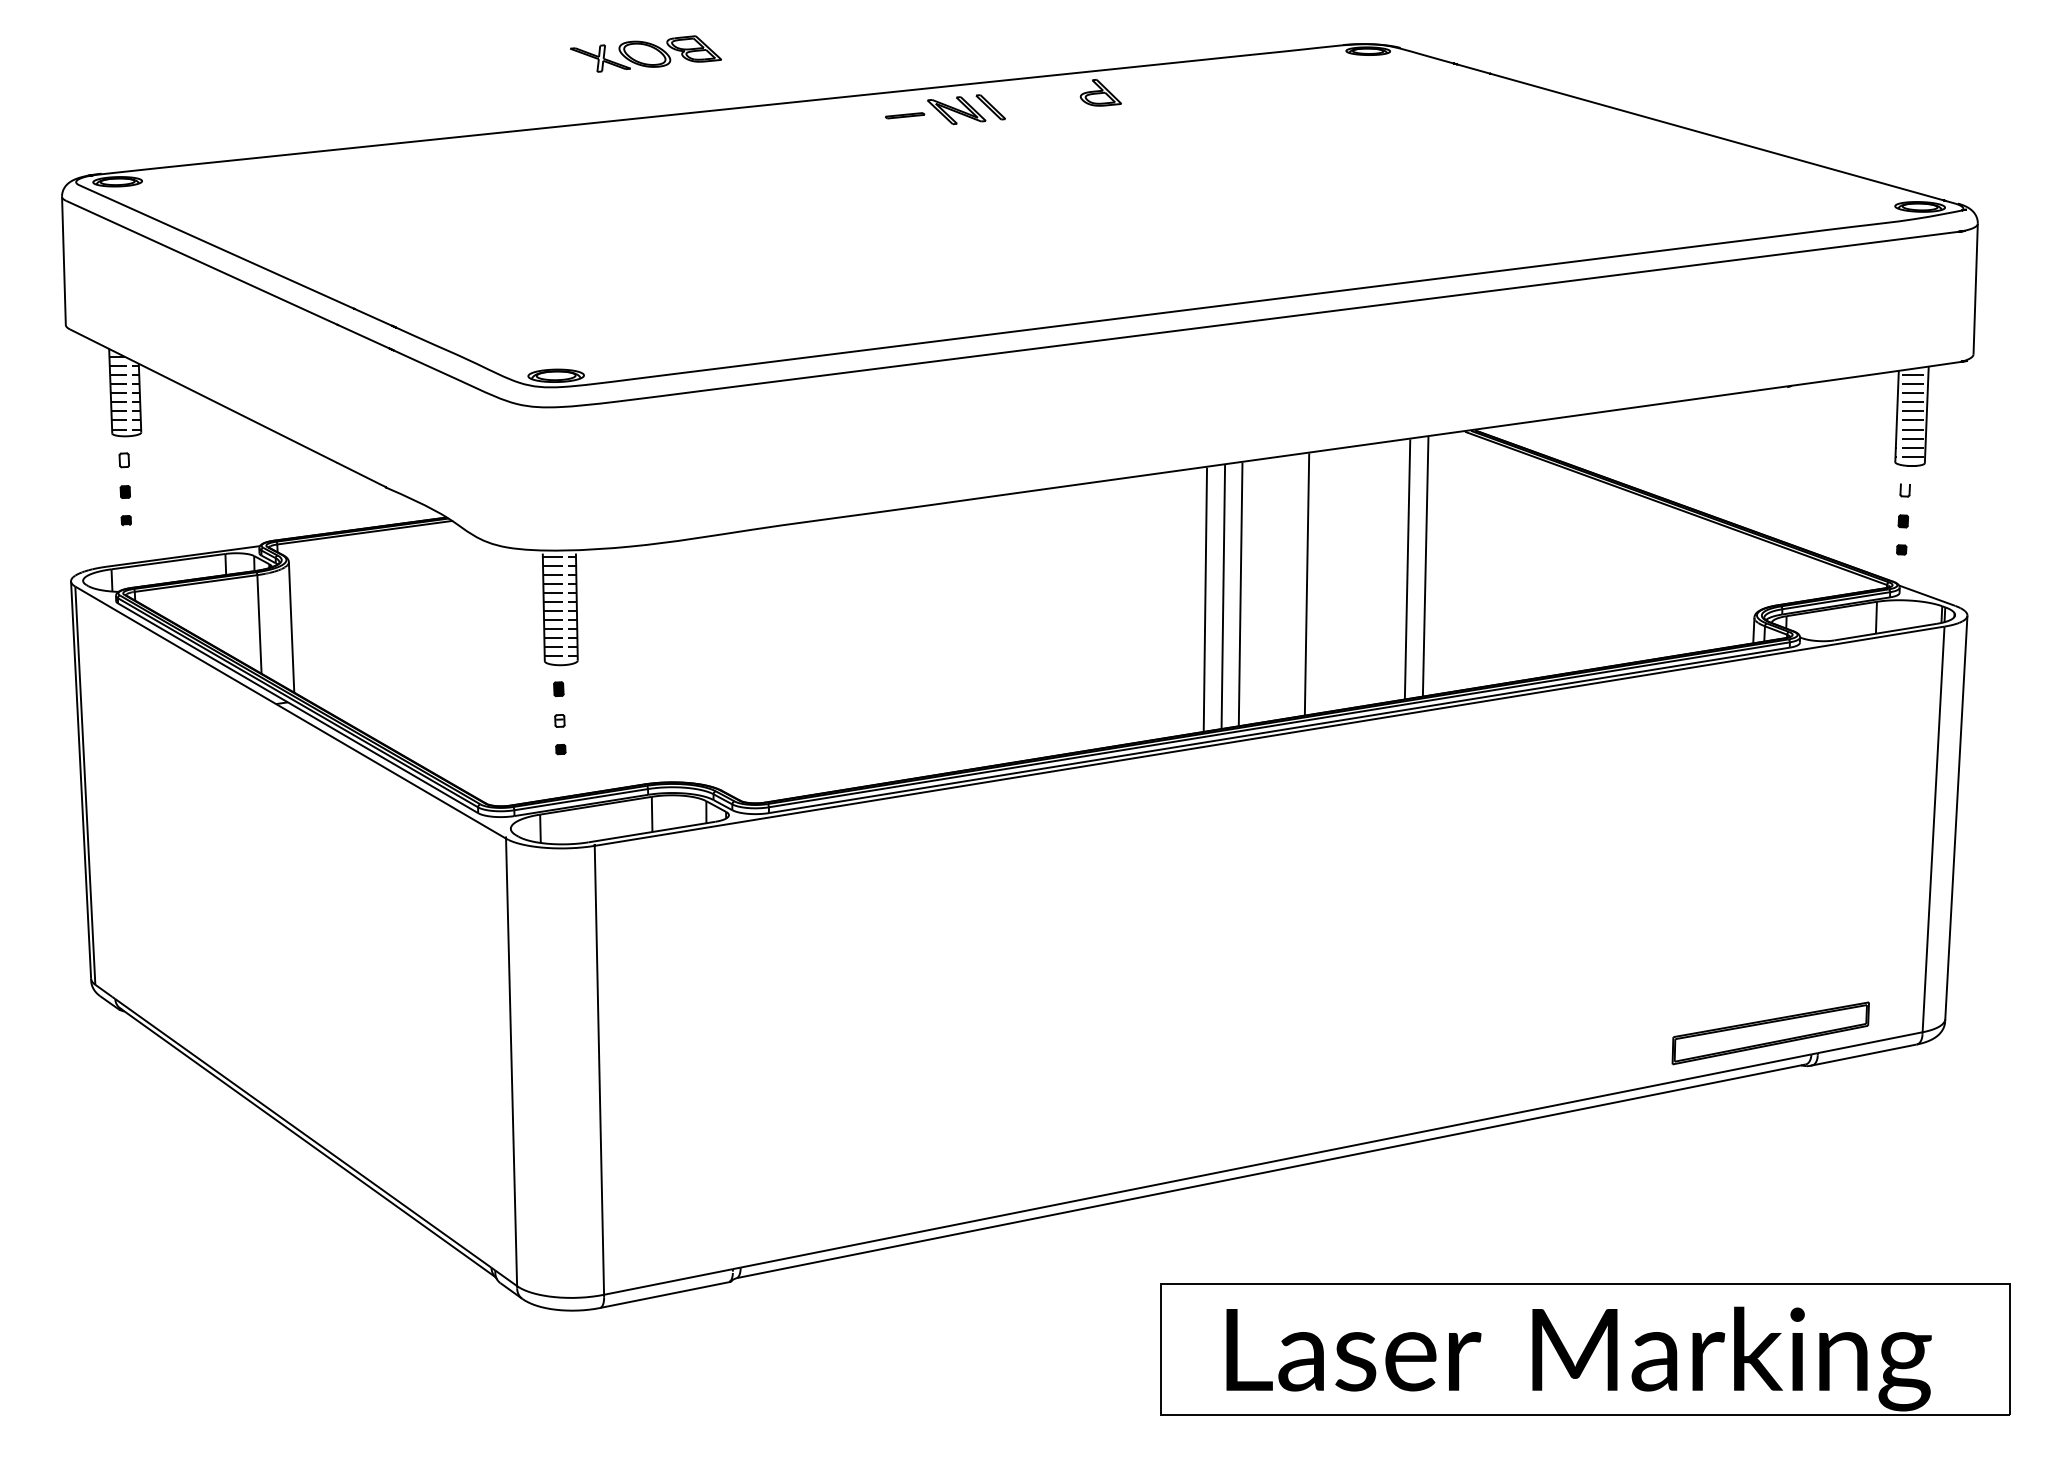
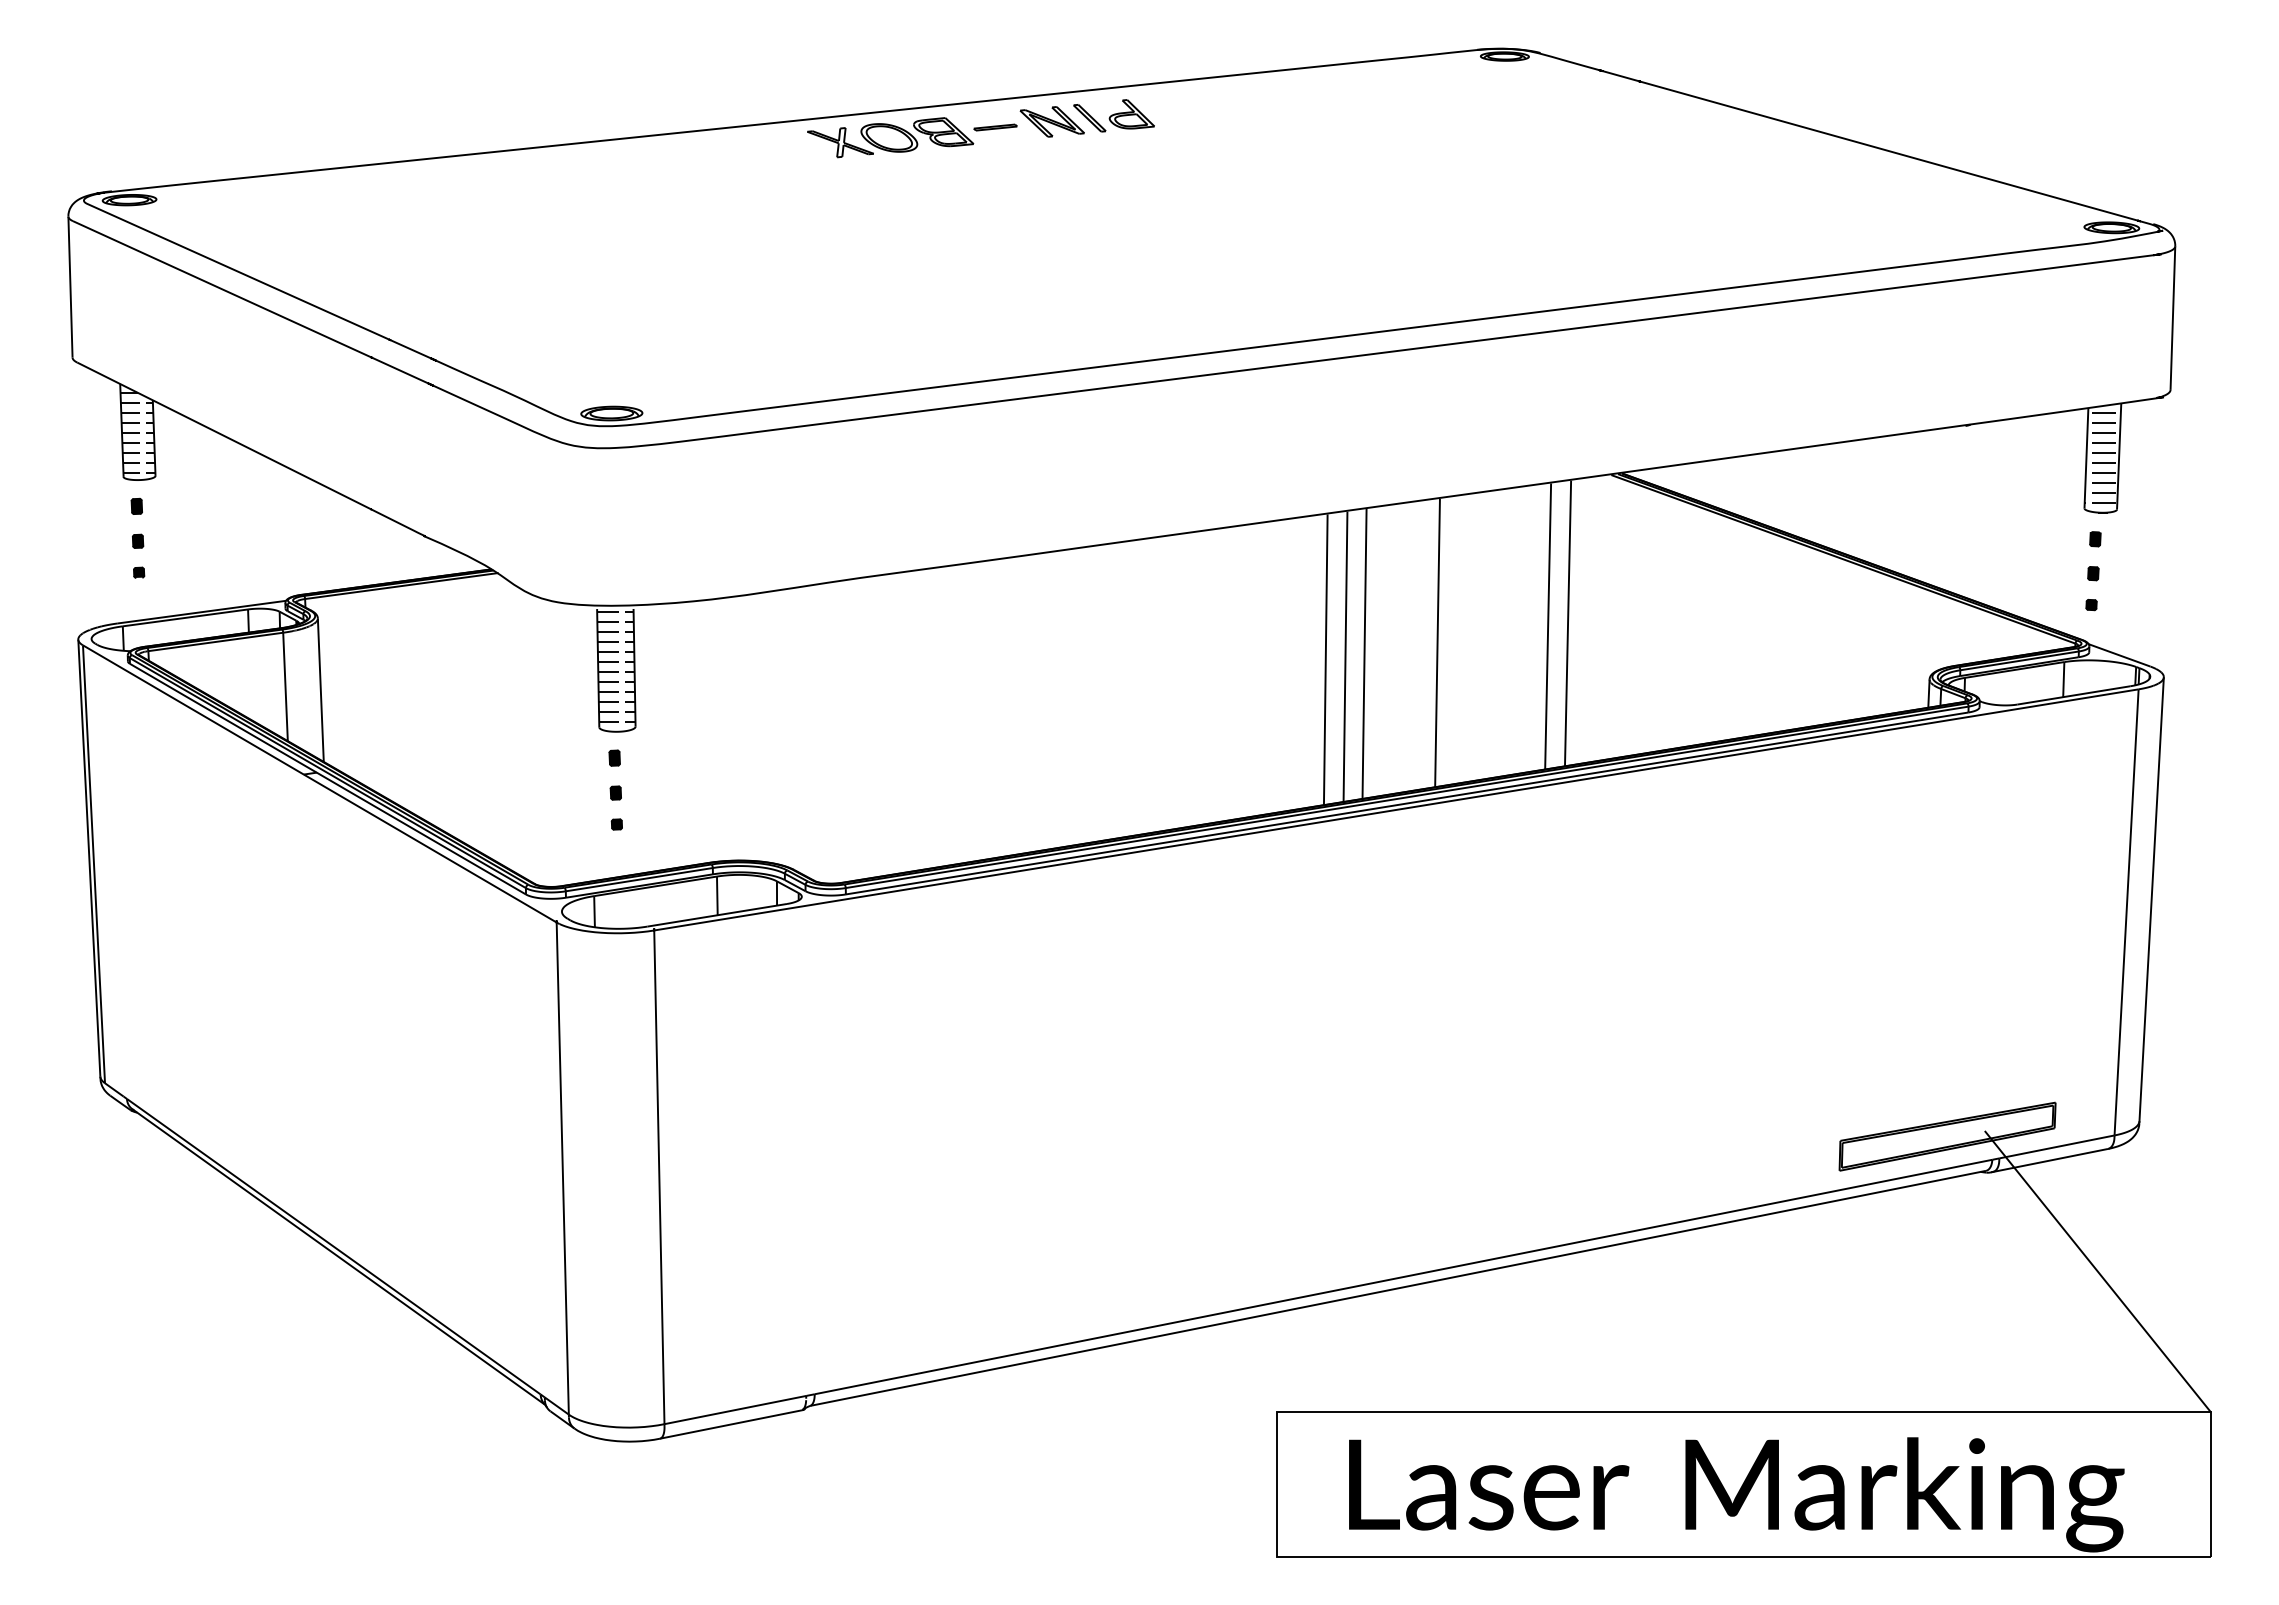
part: (645, 53) -> (890, 137), moved
part: (1100, 92) -> (1131, 114), moved
fill: (123, 460) -> (136, 506), added
fill: (1905, 489) -> (2095, 538), added
fill: (559, 720) -> (615, 792), added
line: (1907, 1155) -> (2097, 1271), added

